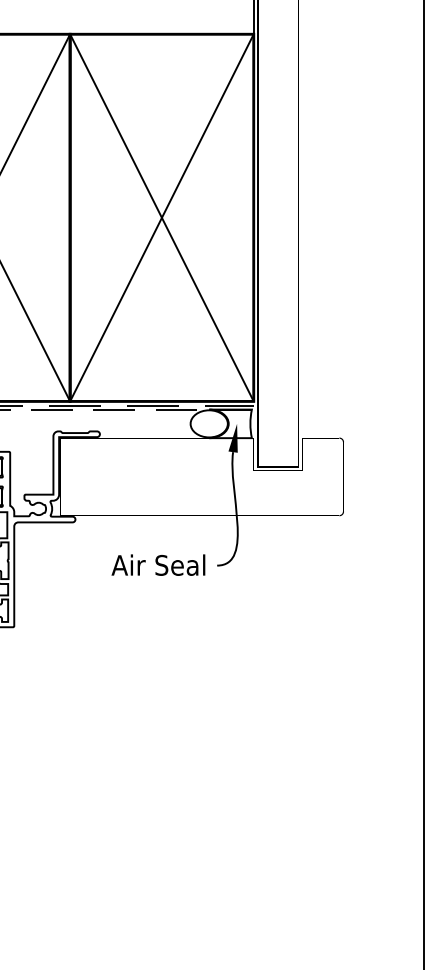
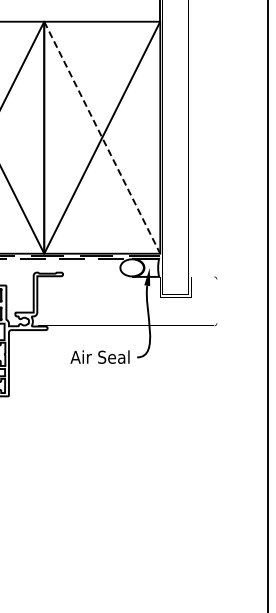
line: (162, 217) -> (102, 137), solid -> dashed

